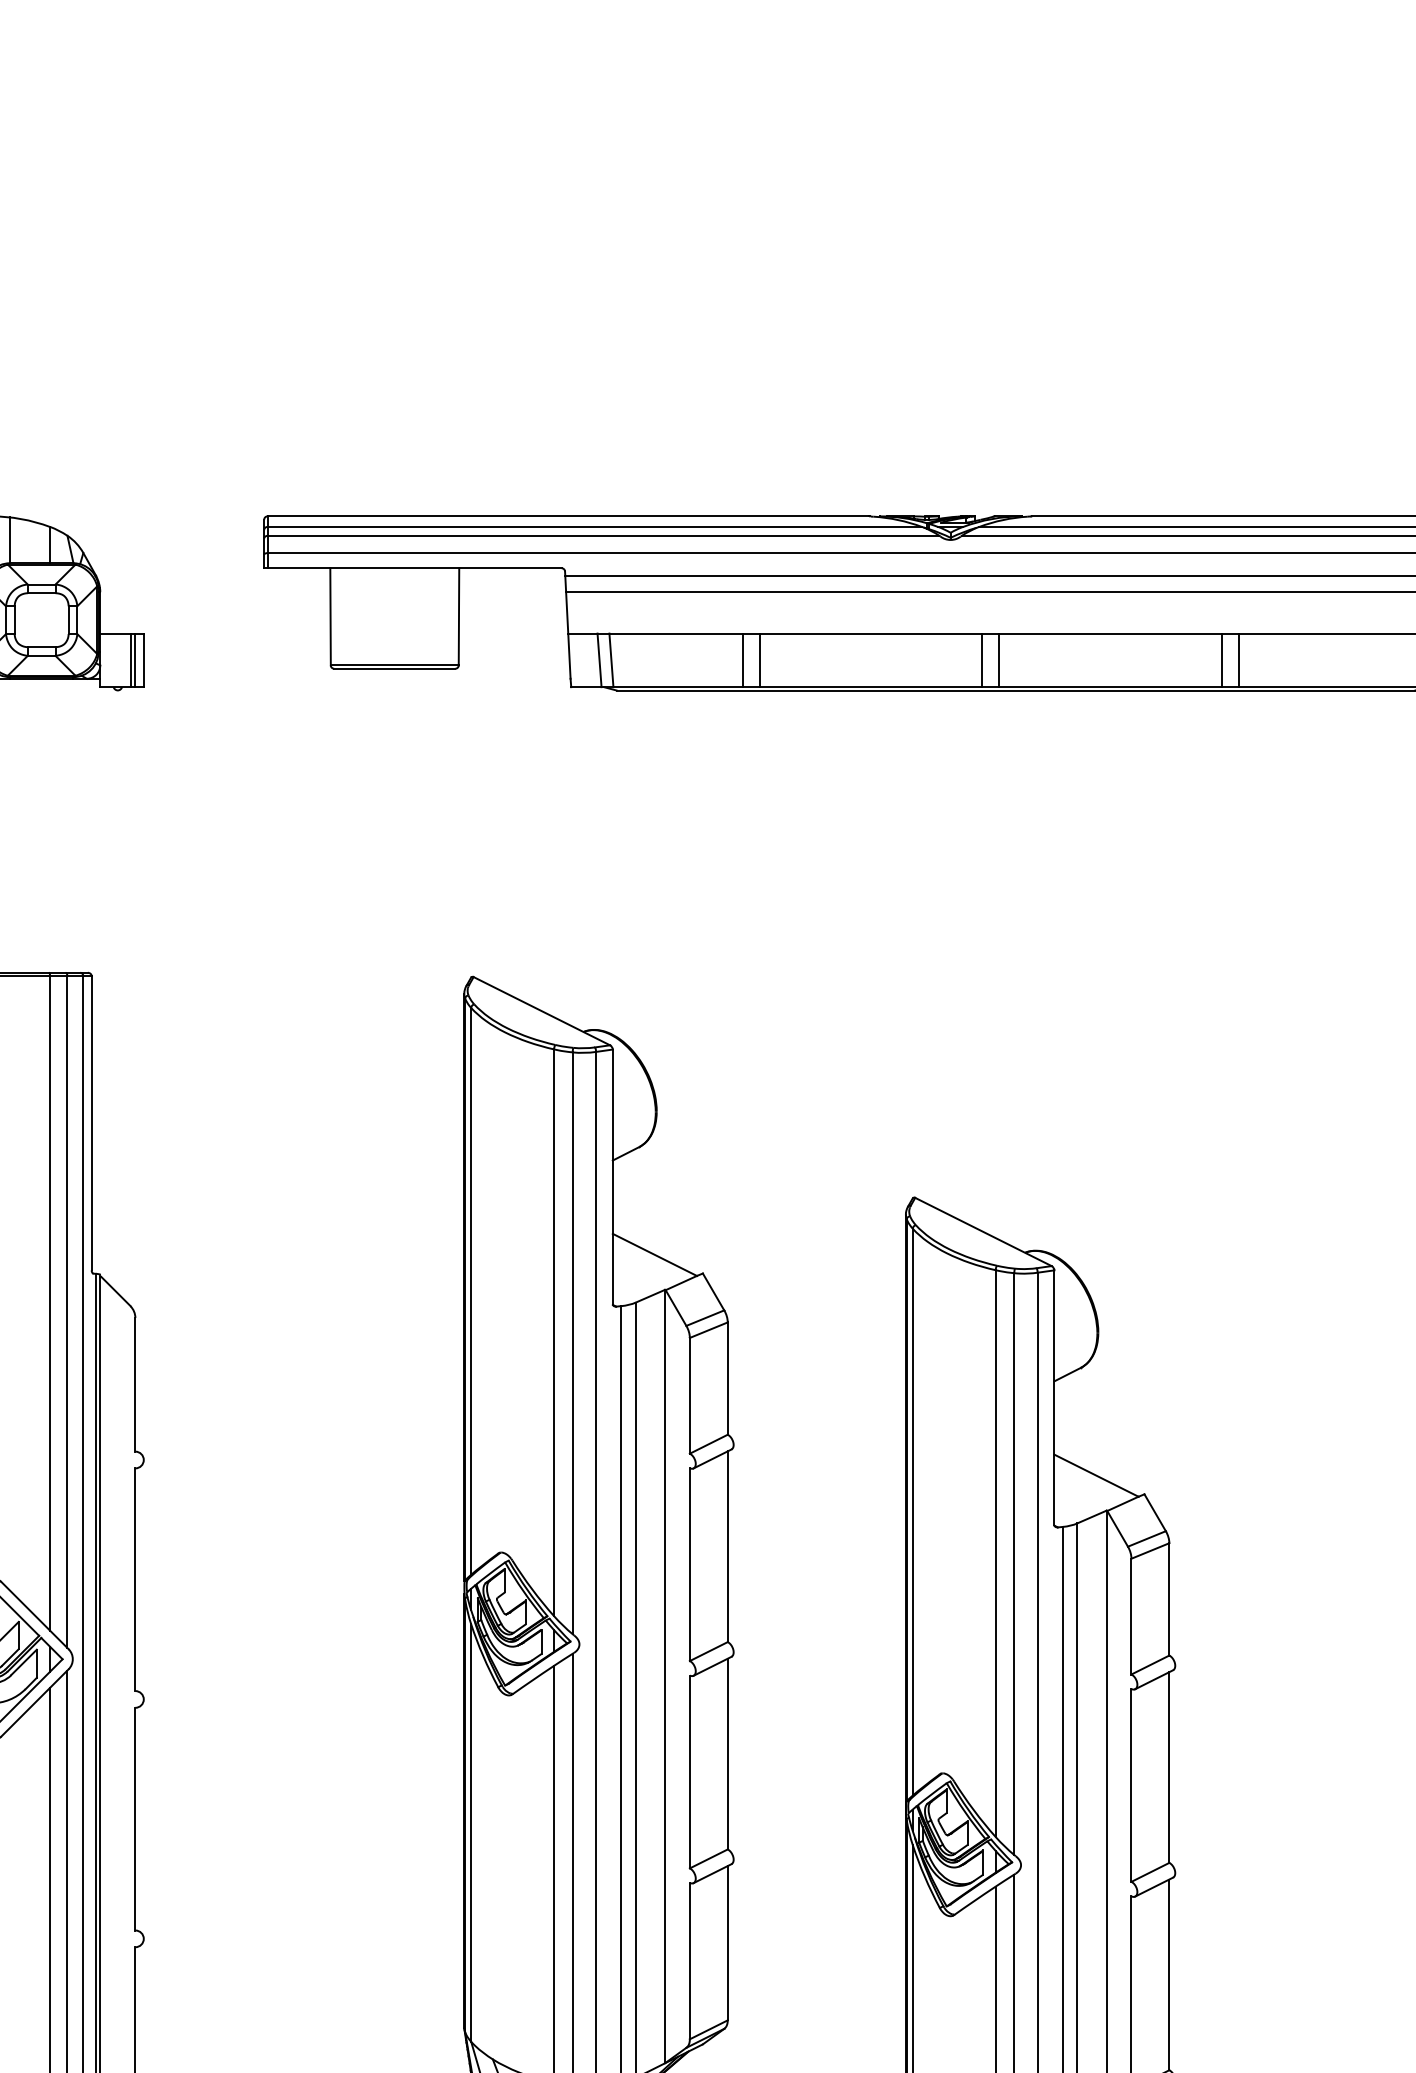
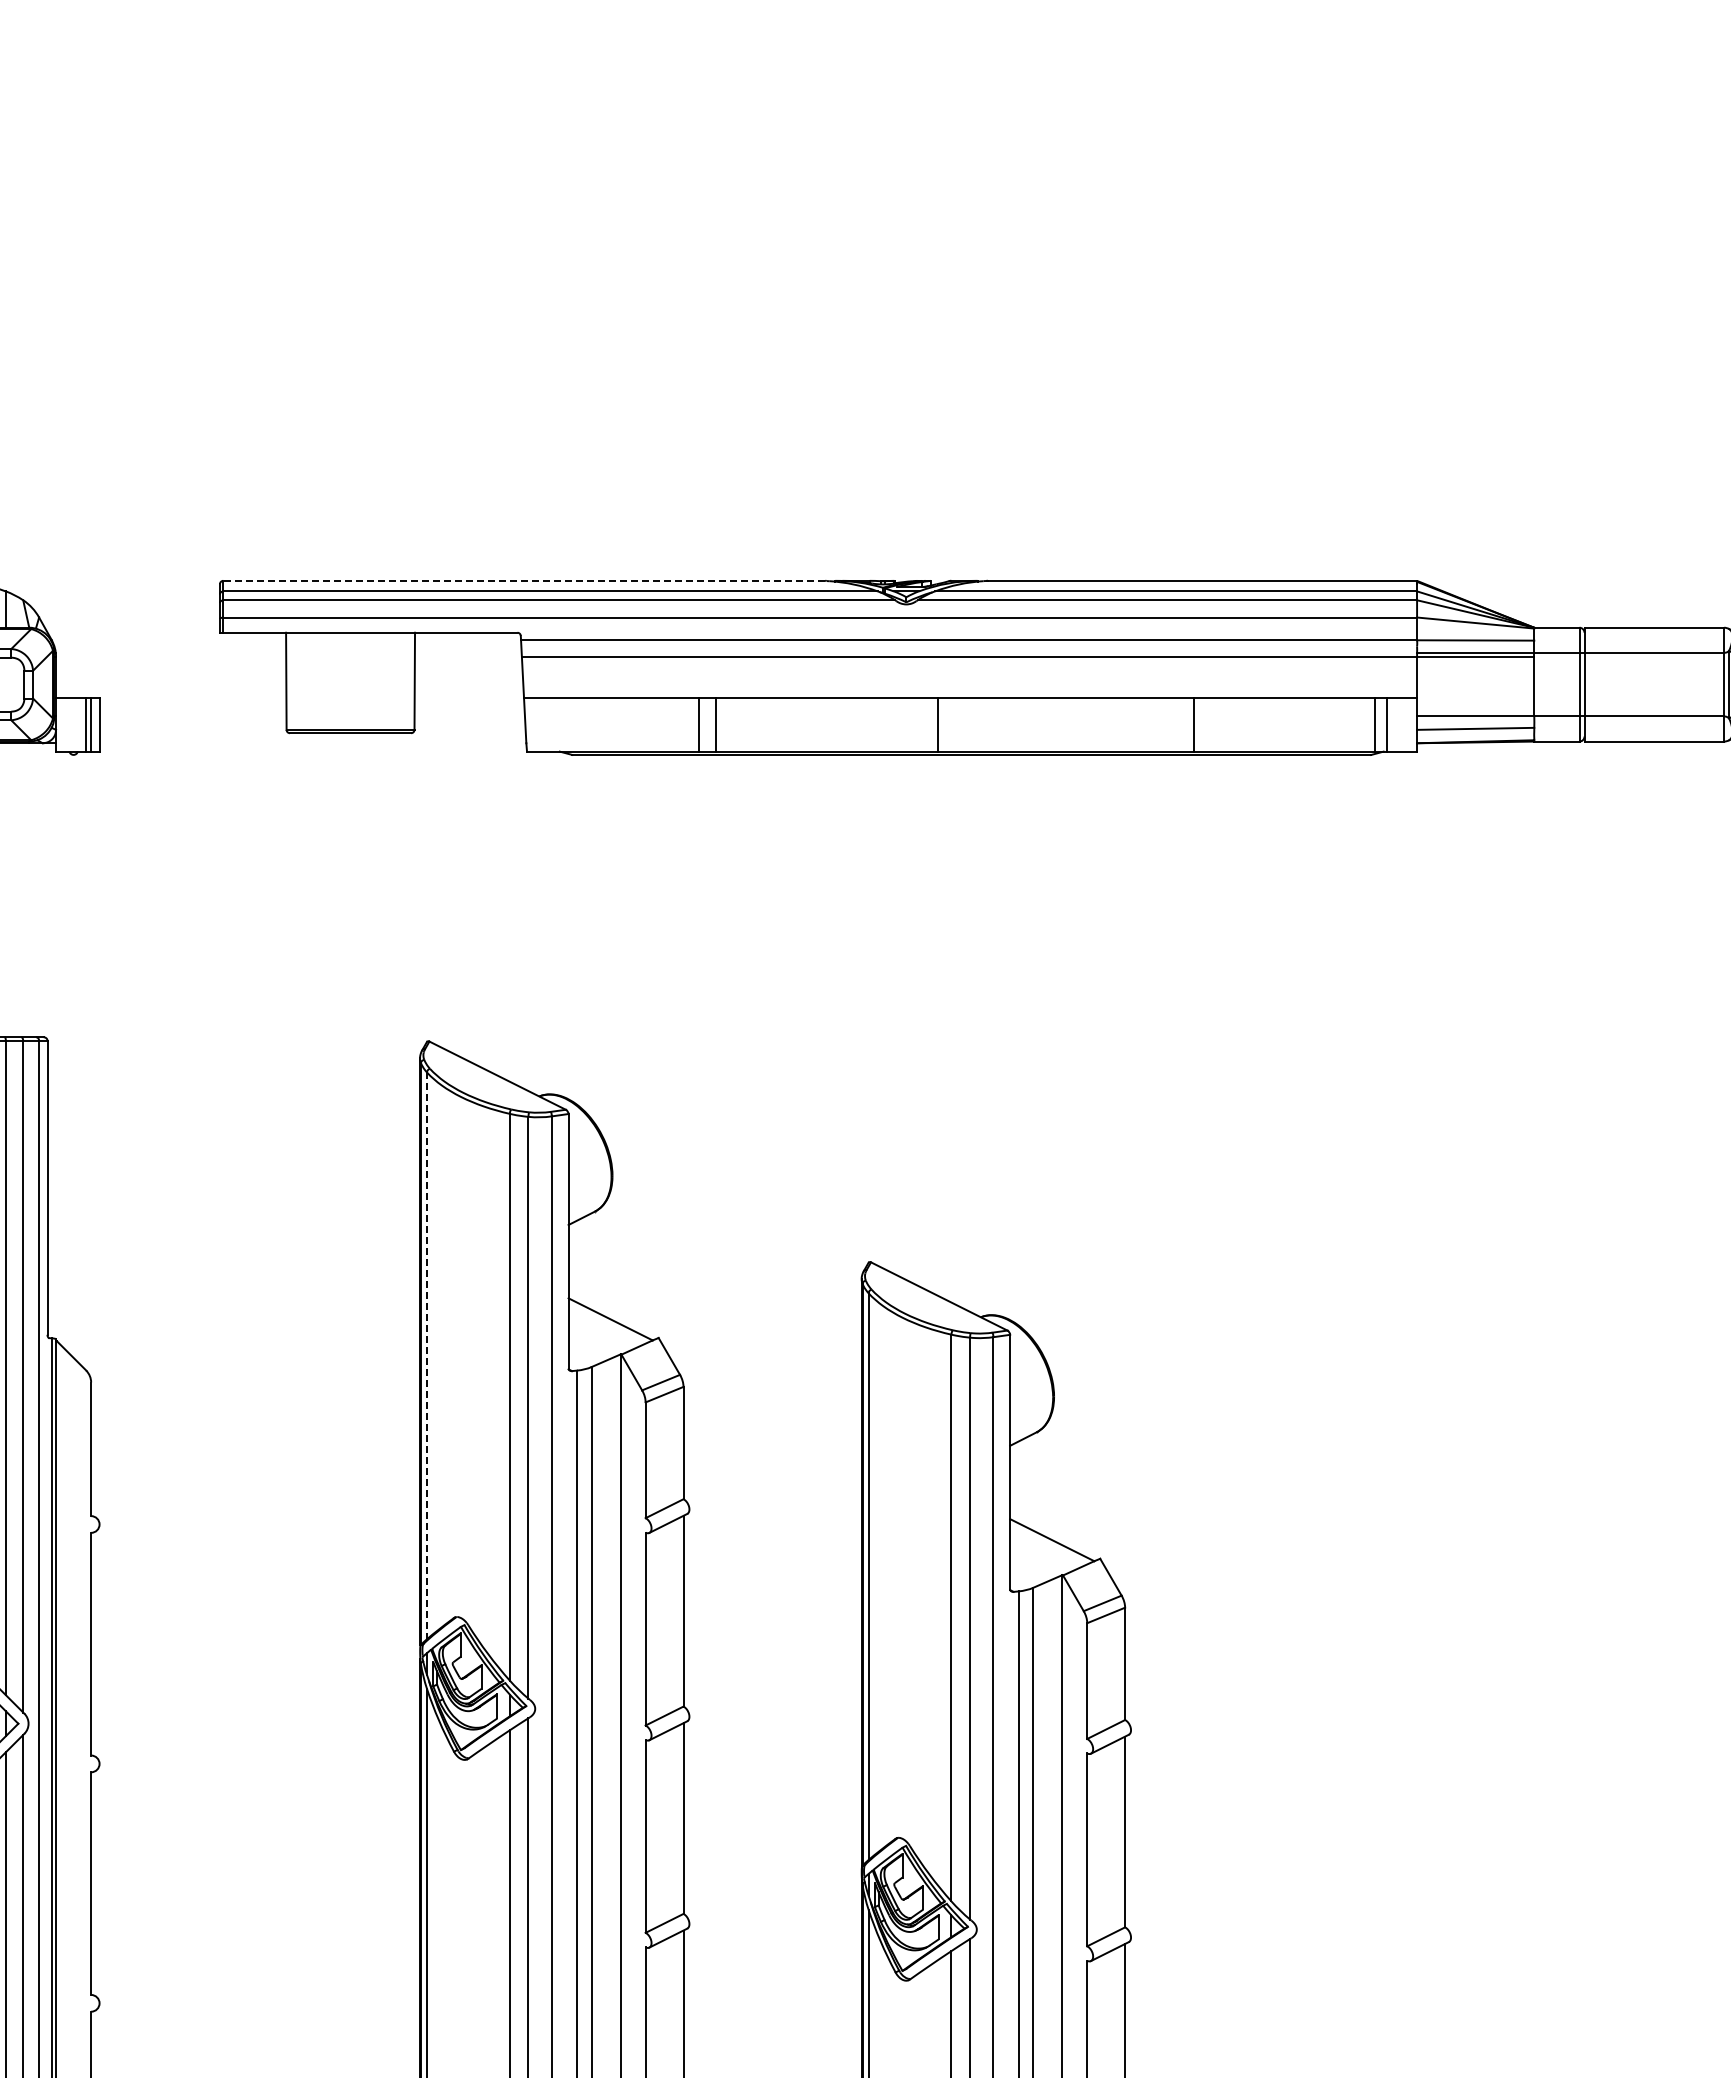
line: (568, 516) -> (524, 580), solid -> dashed
line: (599, 660) -> (555, 724), removed
line: (611, 660) -> (567, 724), removed
line: (998, 660) -> (954, 724), removed
line: (1221, 660) -> (1177, 724), removed
line: (470, 1292) -> (426, 1356), solid -> dashed

